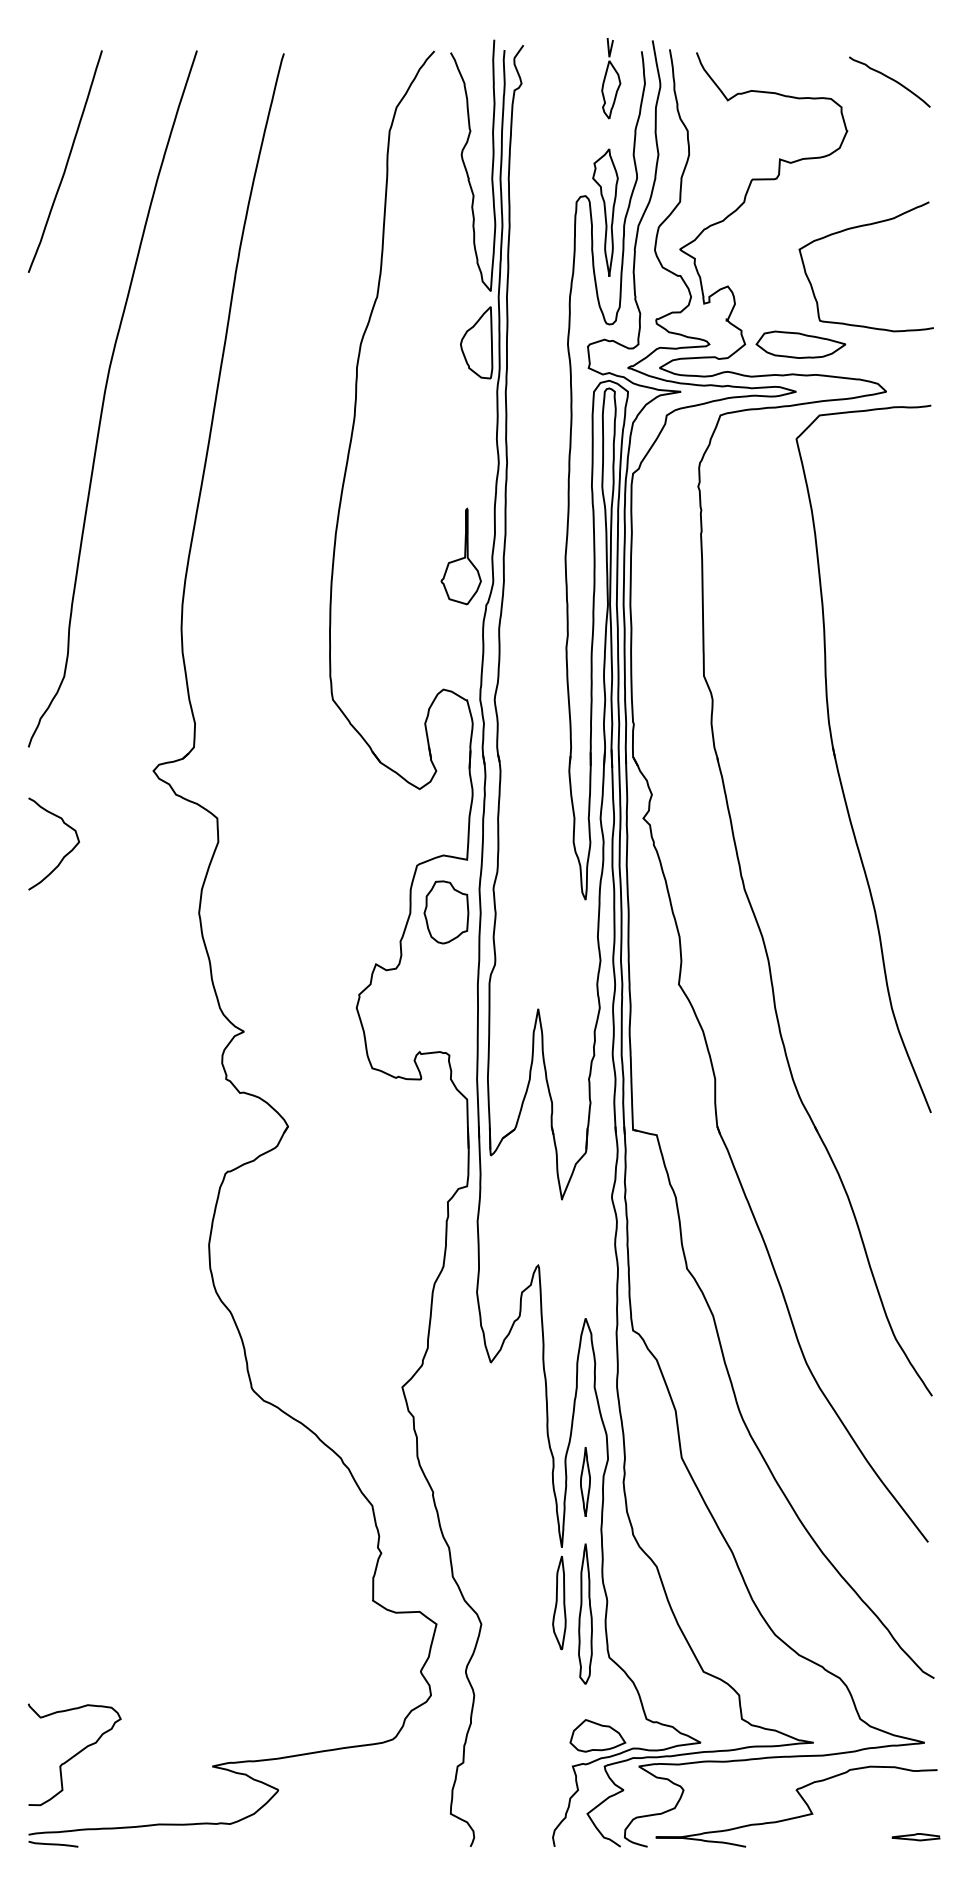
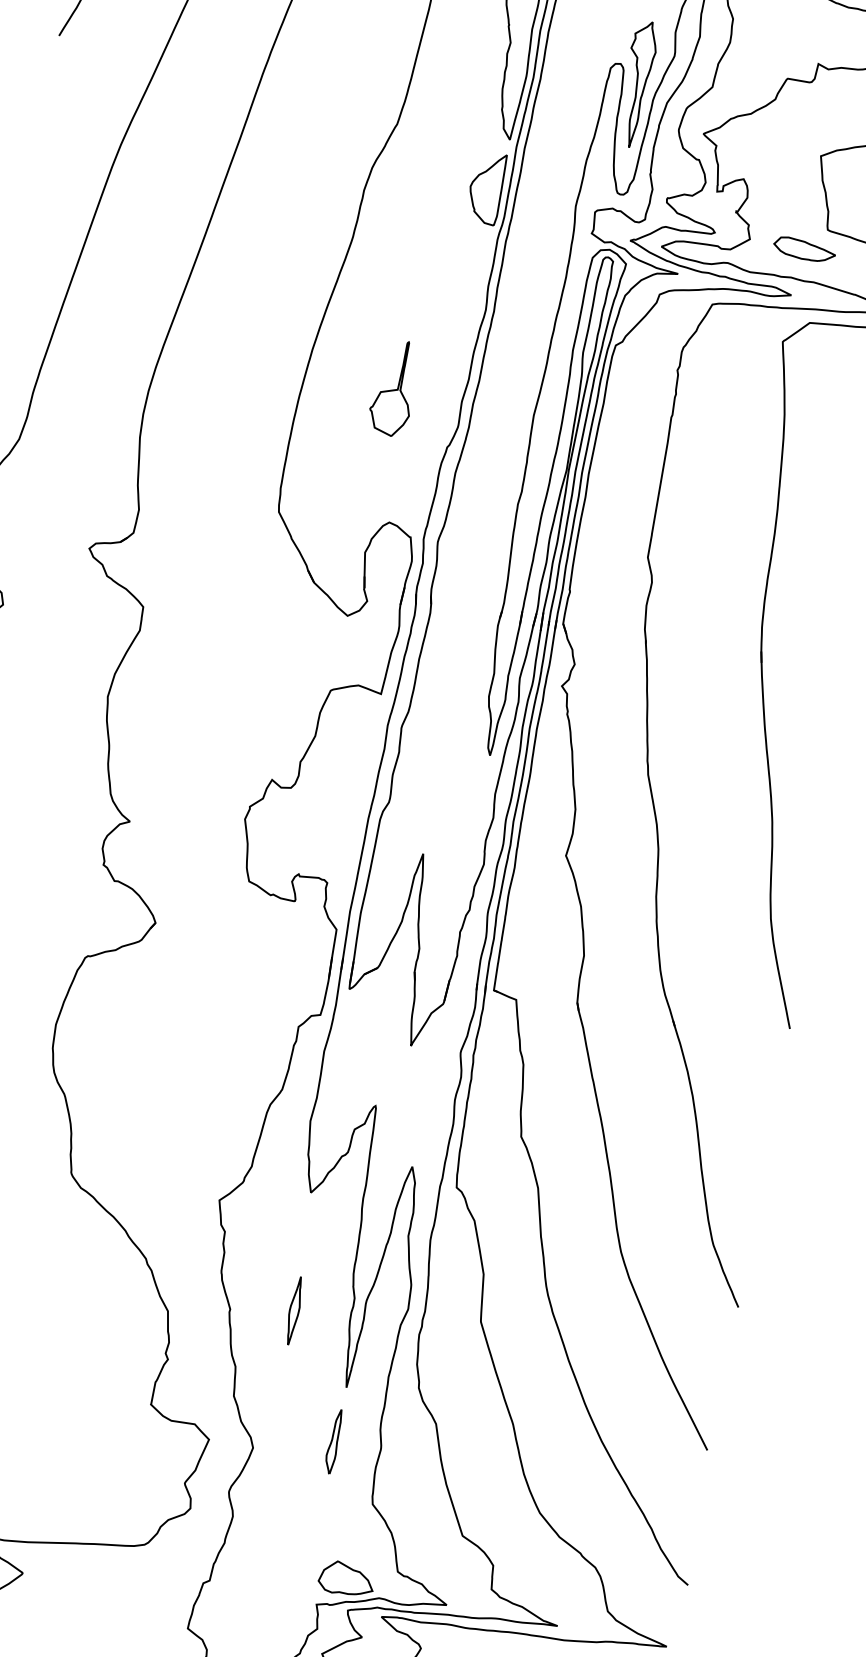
part: (800, 344) -> (804, 249), size x0.7
part: (460, 556) -> (393, 387), moved
part: (446, 912) -> (350, 742), removed
part: (585, 1481) -> (294, 1310), moved
part: (559, 1602) -> (333, 1441), size x0.7
part: (585, 1613) -> (357, 1456), removed

